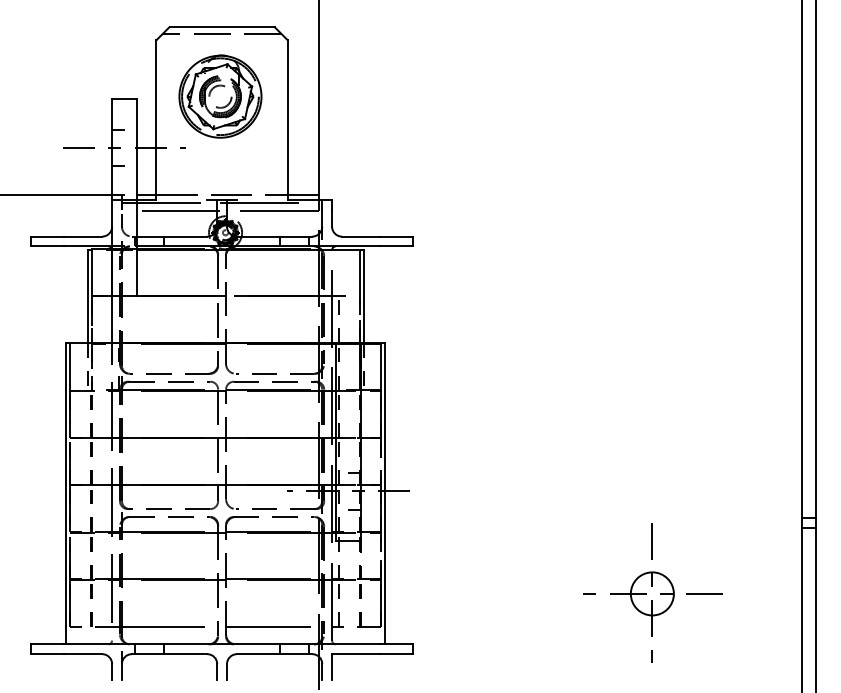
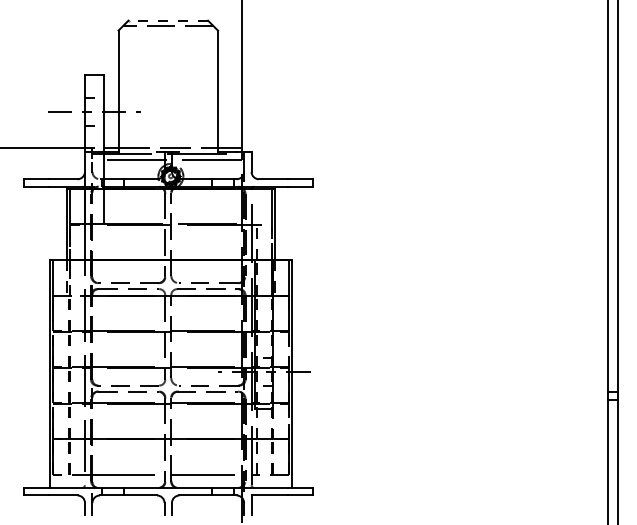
line: (222, 26) -> (168, 20), solid -> dashed
part: (219, 96) -> (166, 73), removed
part: (652, 592) -> (494, 448), removed

